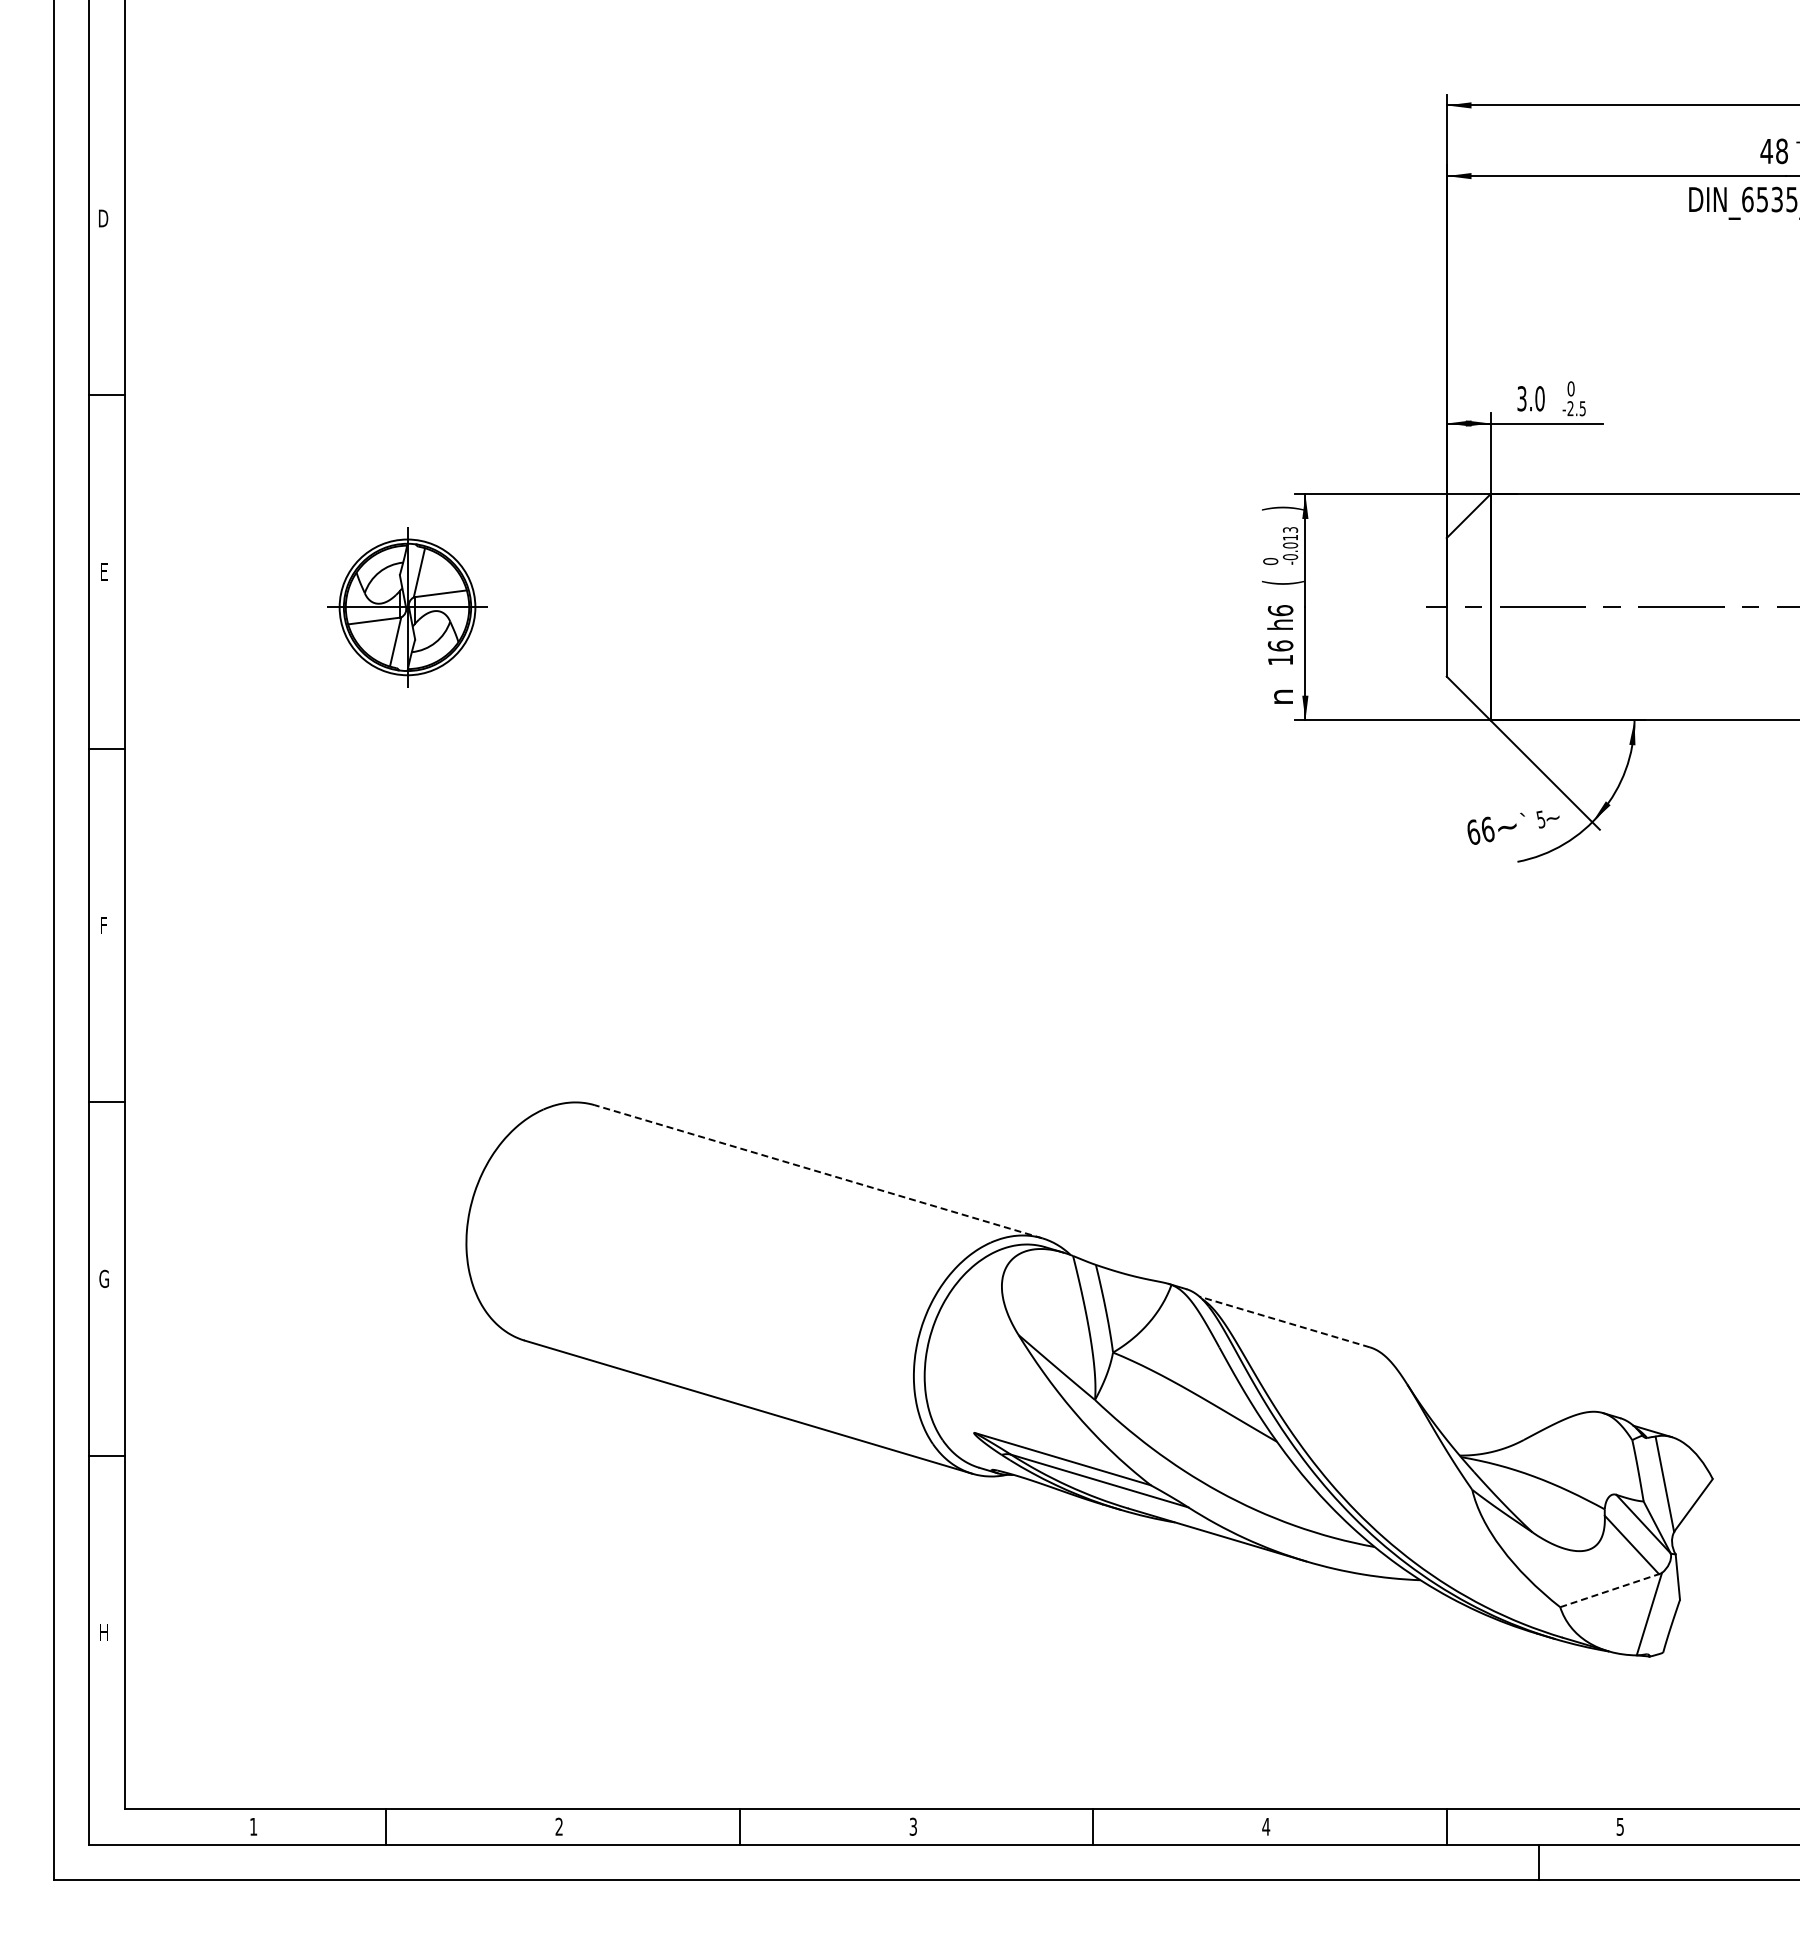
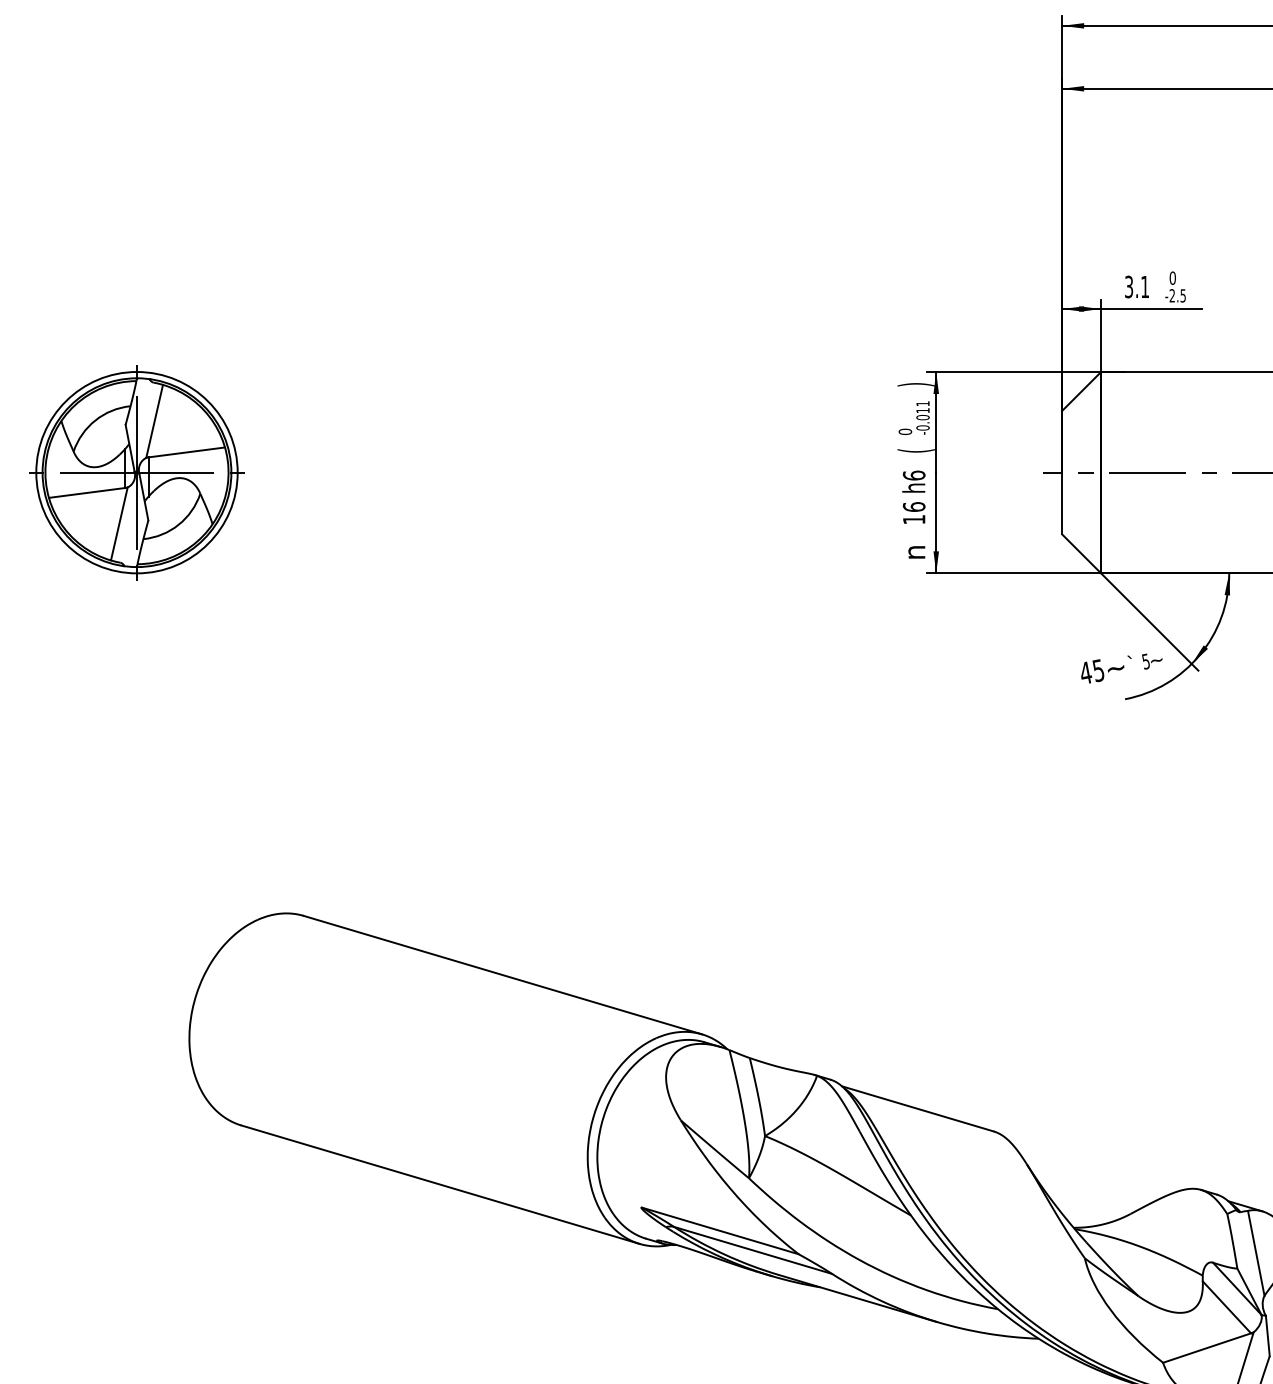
text: (1539, 398) -> (1144, 286), 3.0 -> 3.1
text: (1290, 529) -> (923, 403), -0.013 -> -0.011
part: (407, 607) -> (136, 472), size x1.67
text: (1480, 830) -> (1092, 671), 66 -> 45
line: (818, 1171) -> (502, 974), dashed -> solid
line: (1284, 1322) -> (917, 1109), dashed -> solid
line: (1610, 1590) -> (1207, 1347), dashed -> solid

